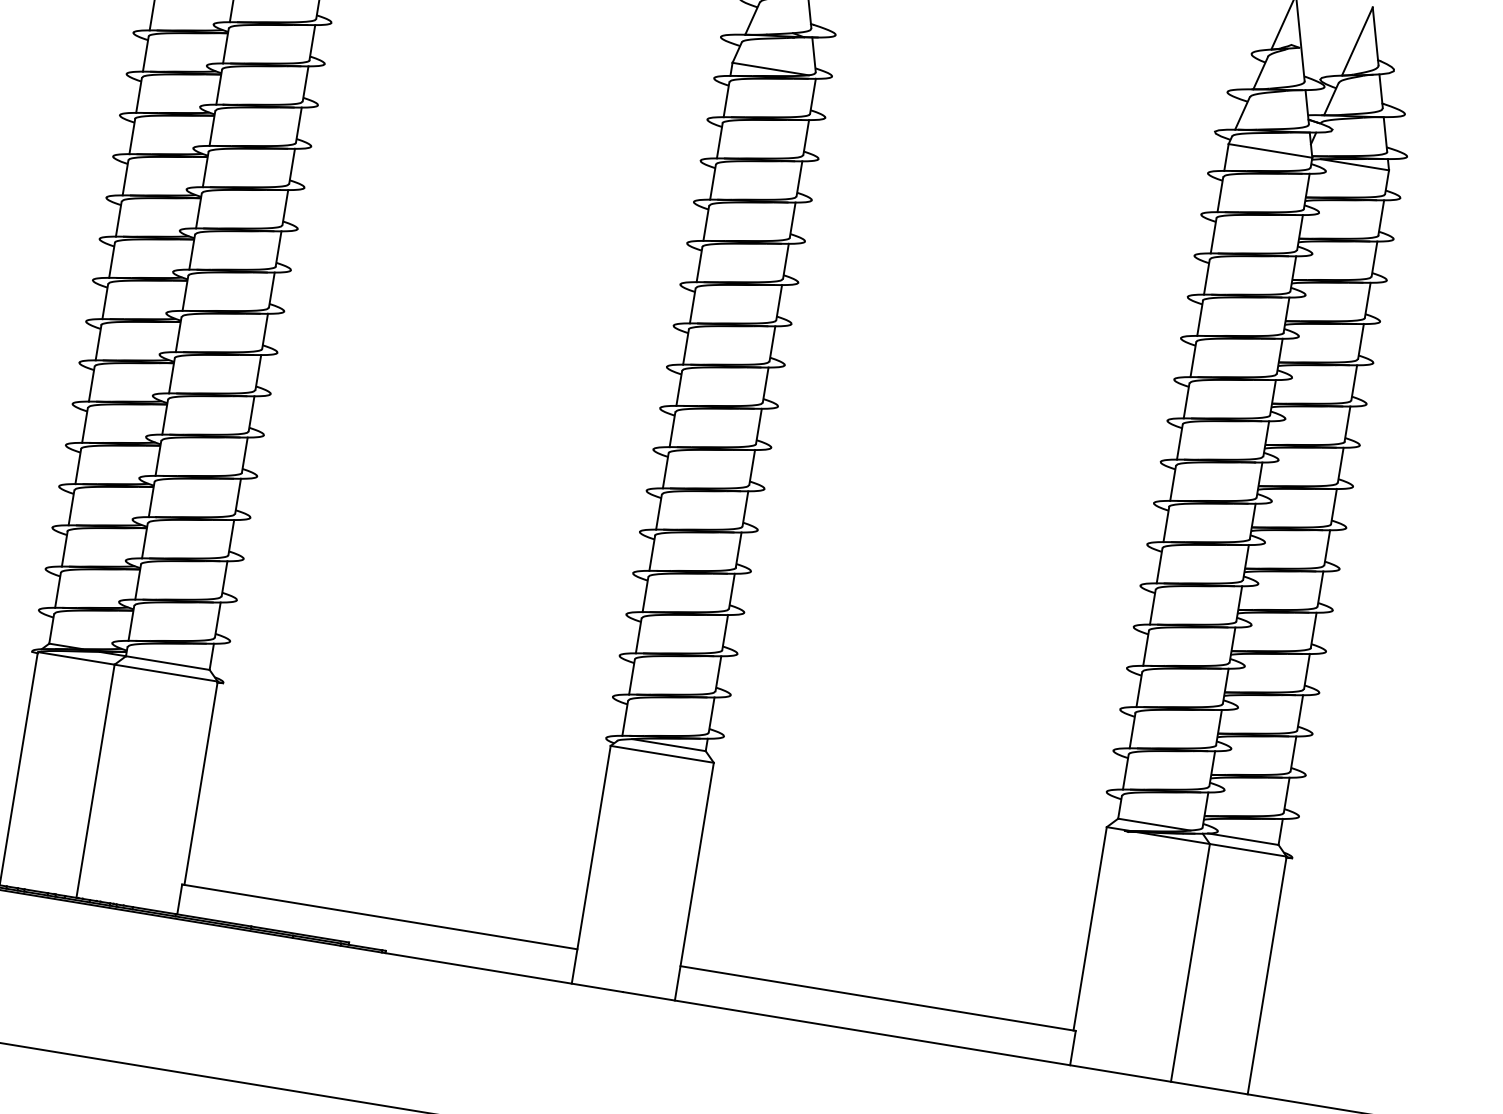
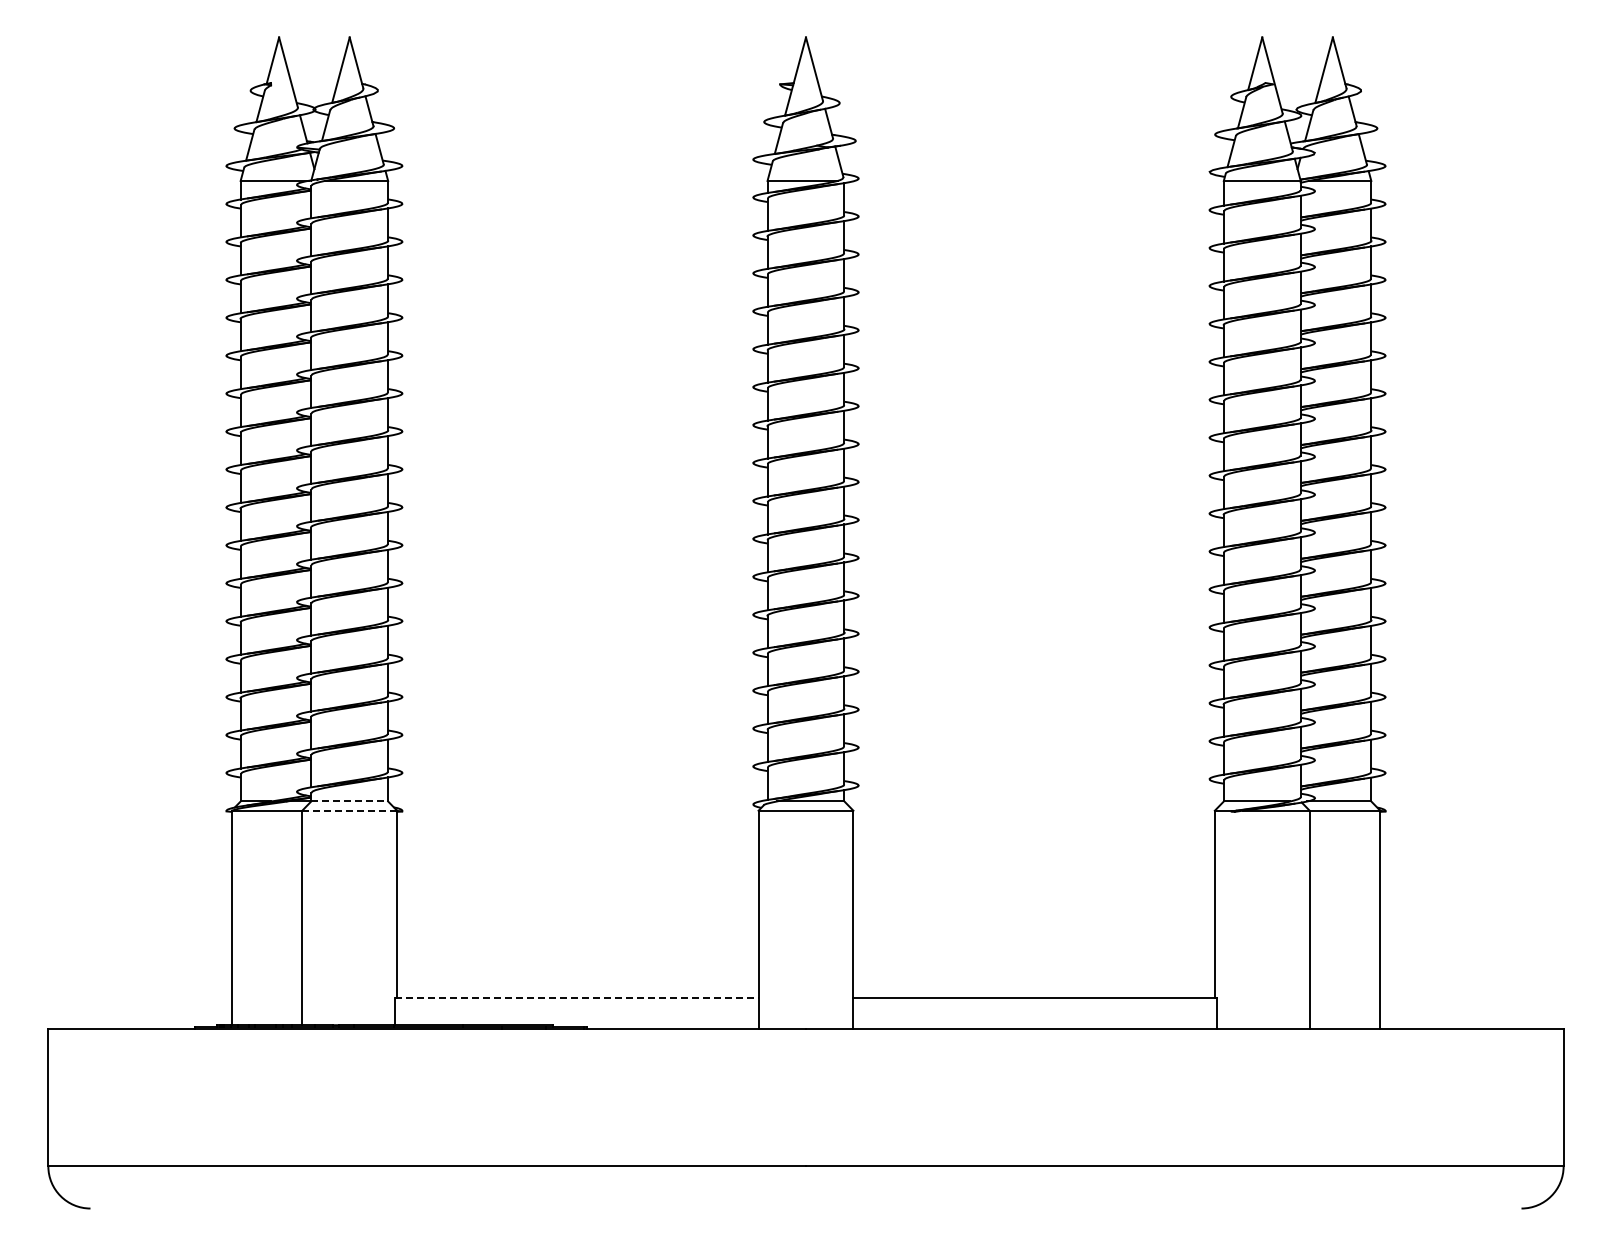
line: (168, 663) -> (350, 801), solid -> dashed
line: (167, 673) -> (350, 810), solid -> dashed
line: (379, 916) -> (576, 997), solid -> dashed

